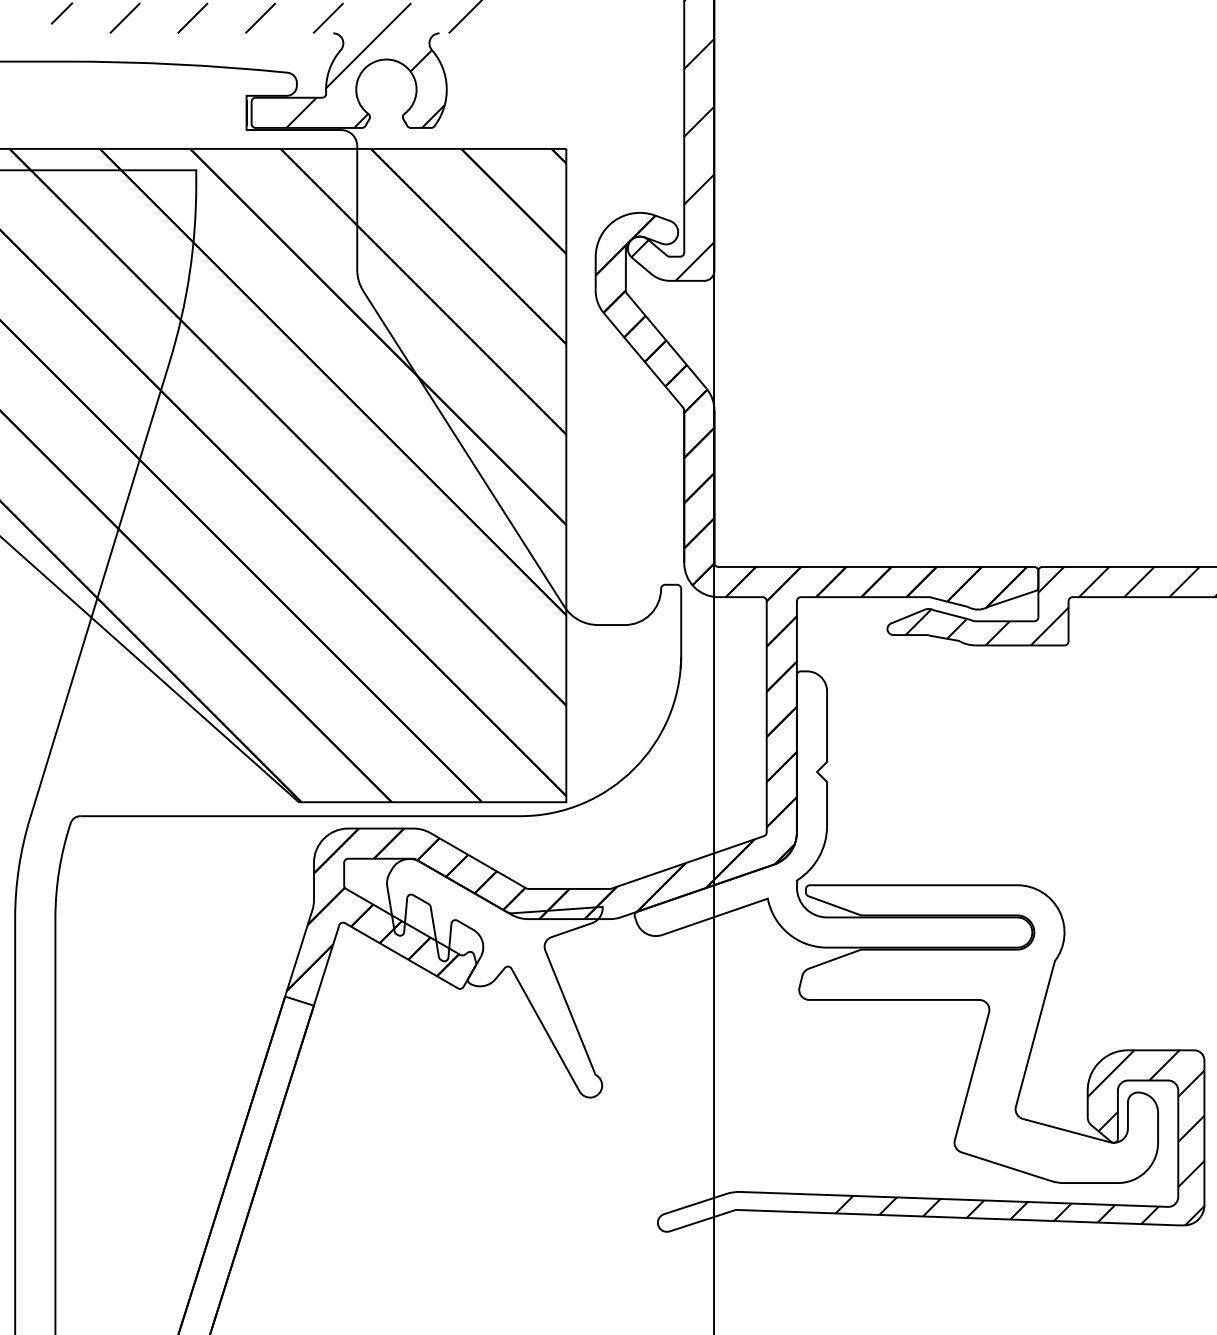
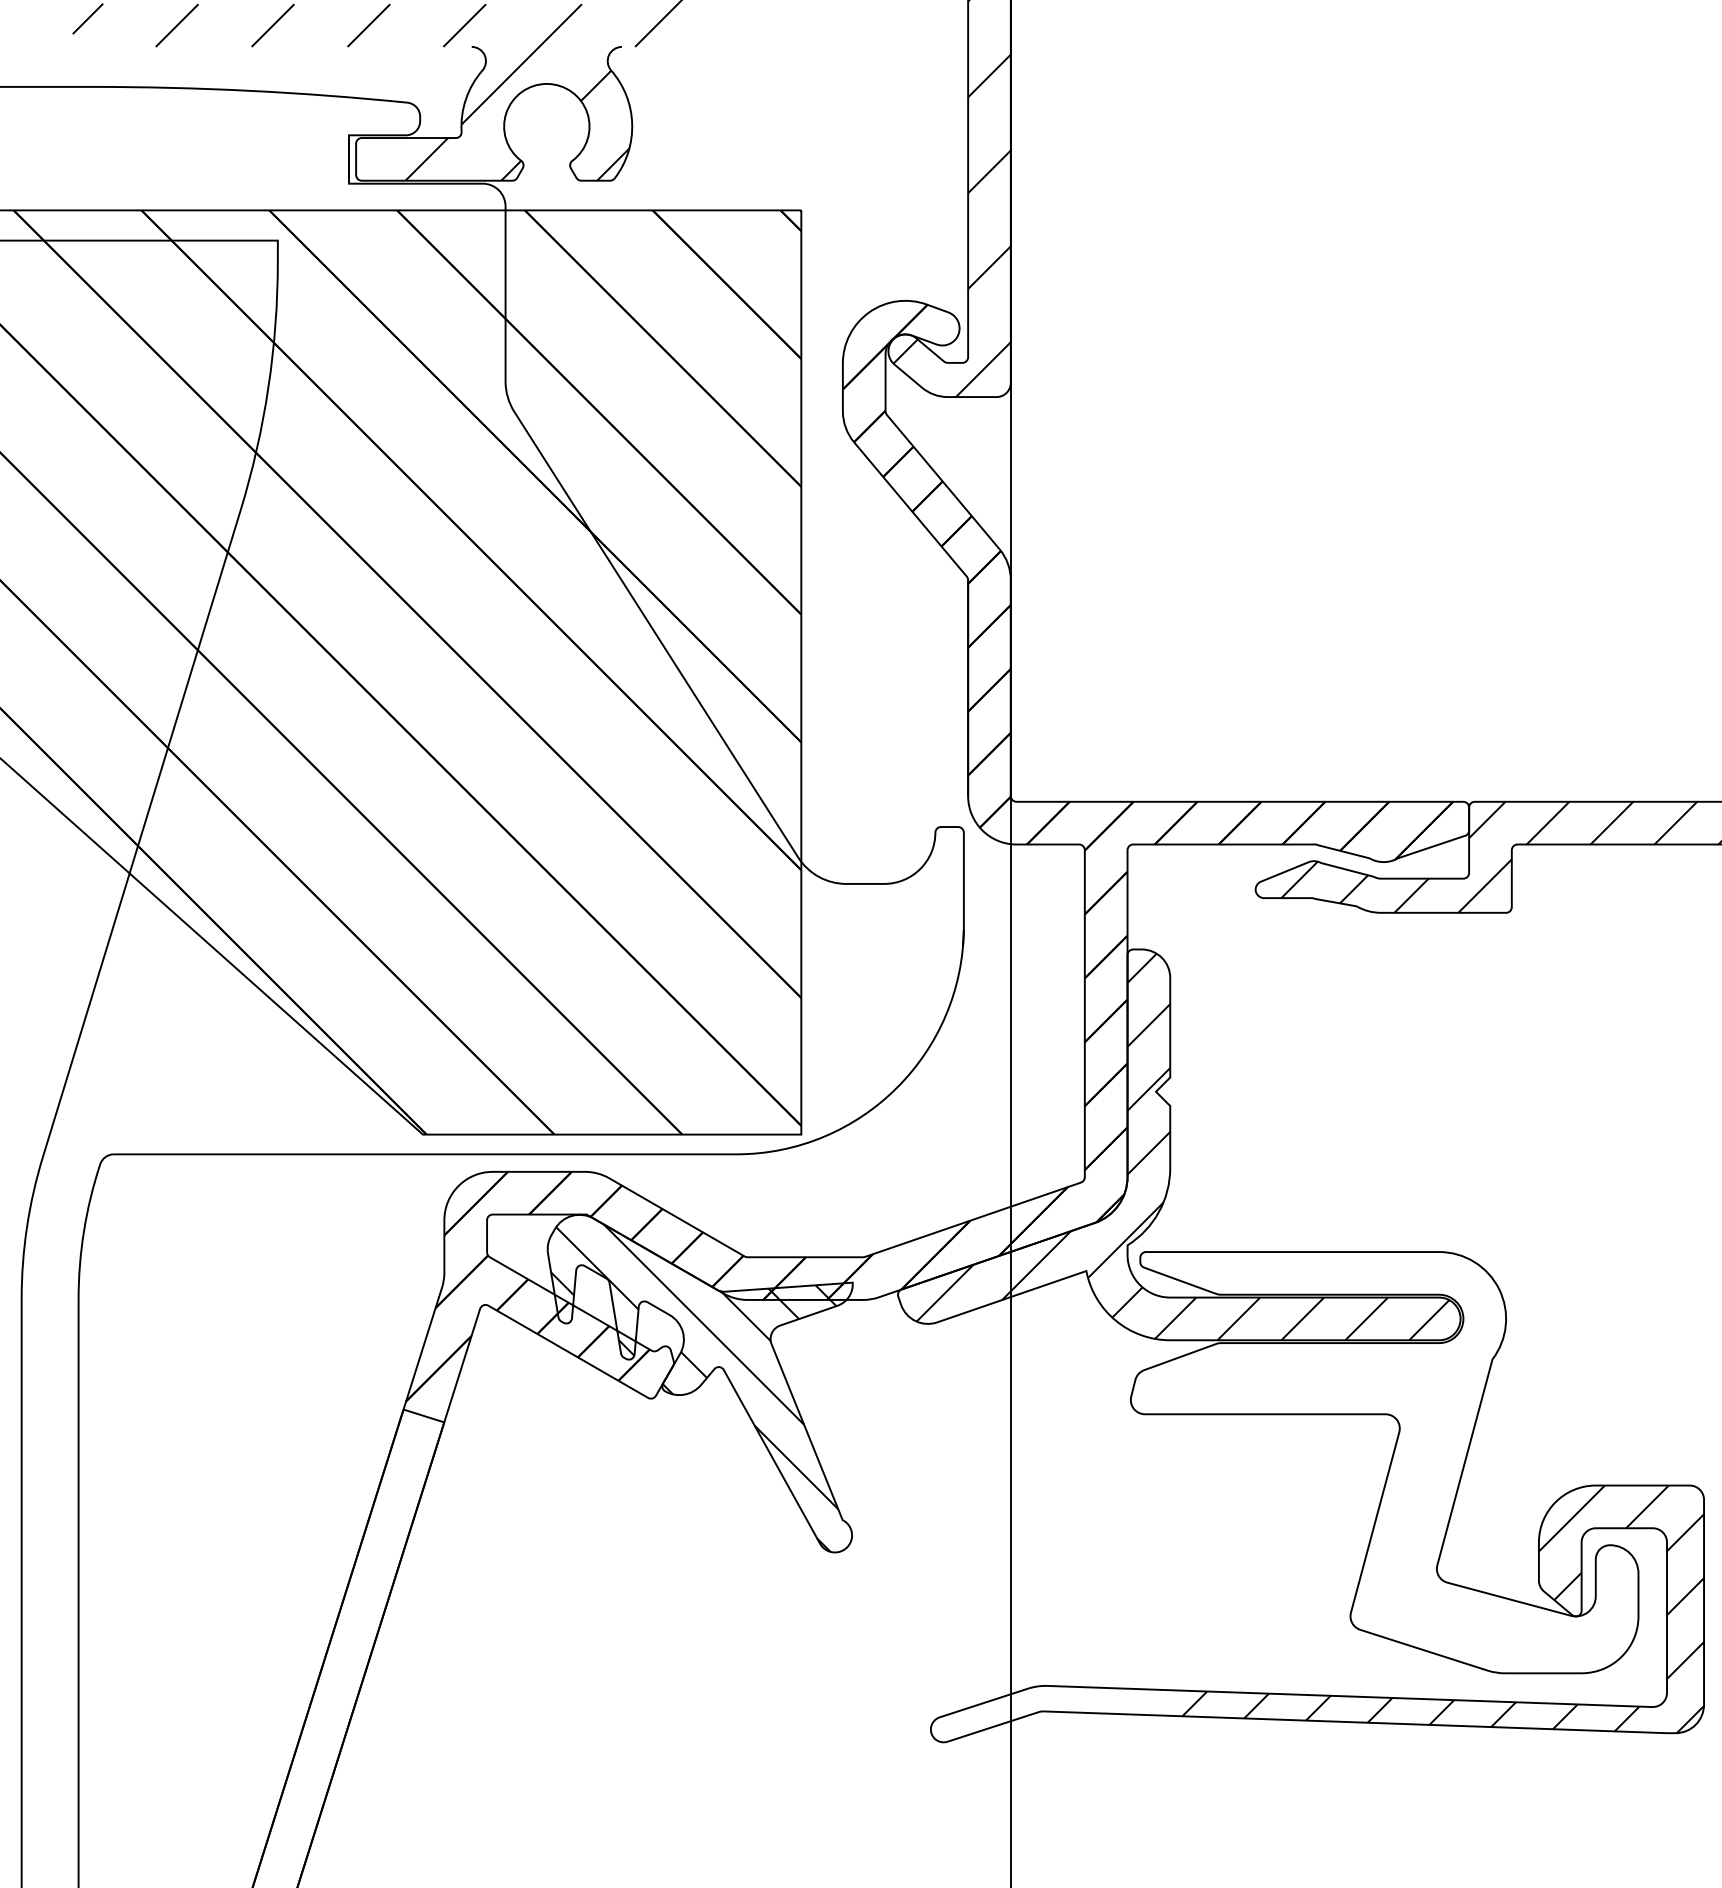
hatch: (835, 810) -> (1182, 1146), added
hatch: (490, 981) -> (694, 1387), added

